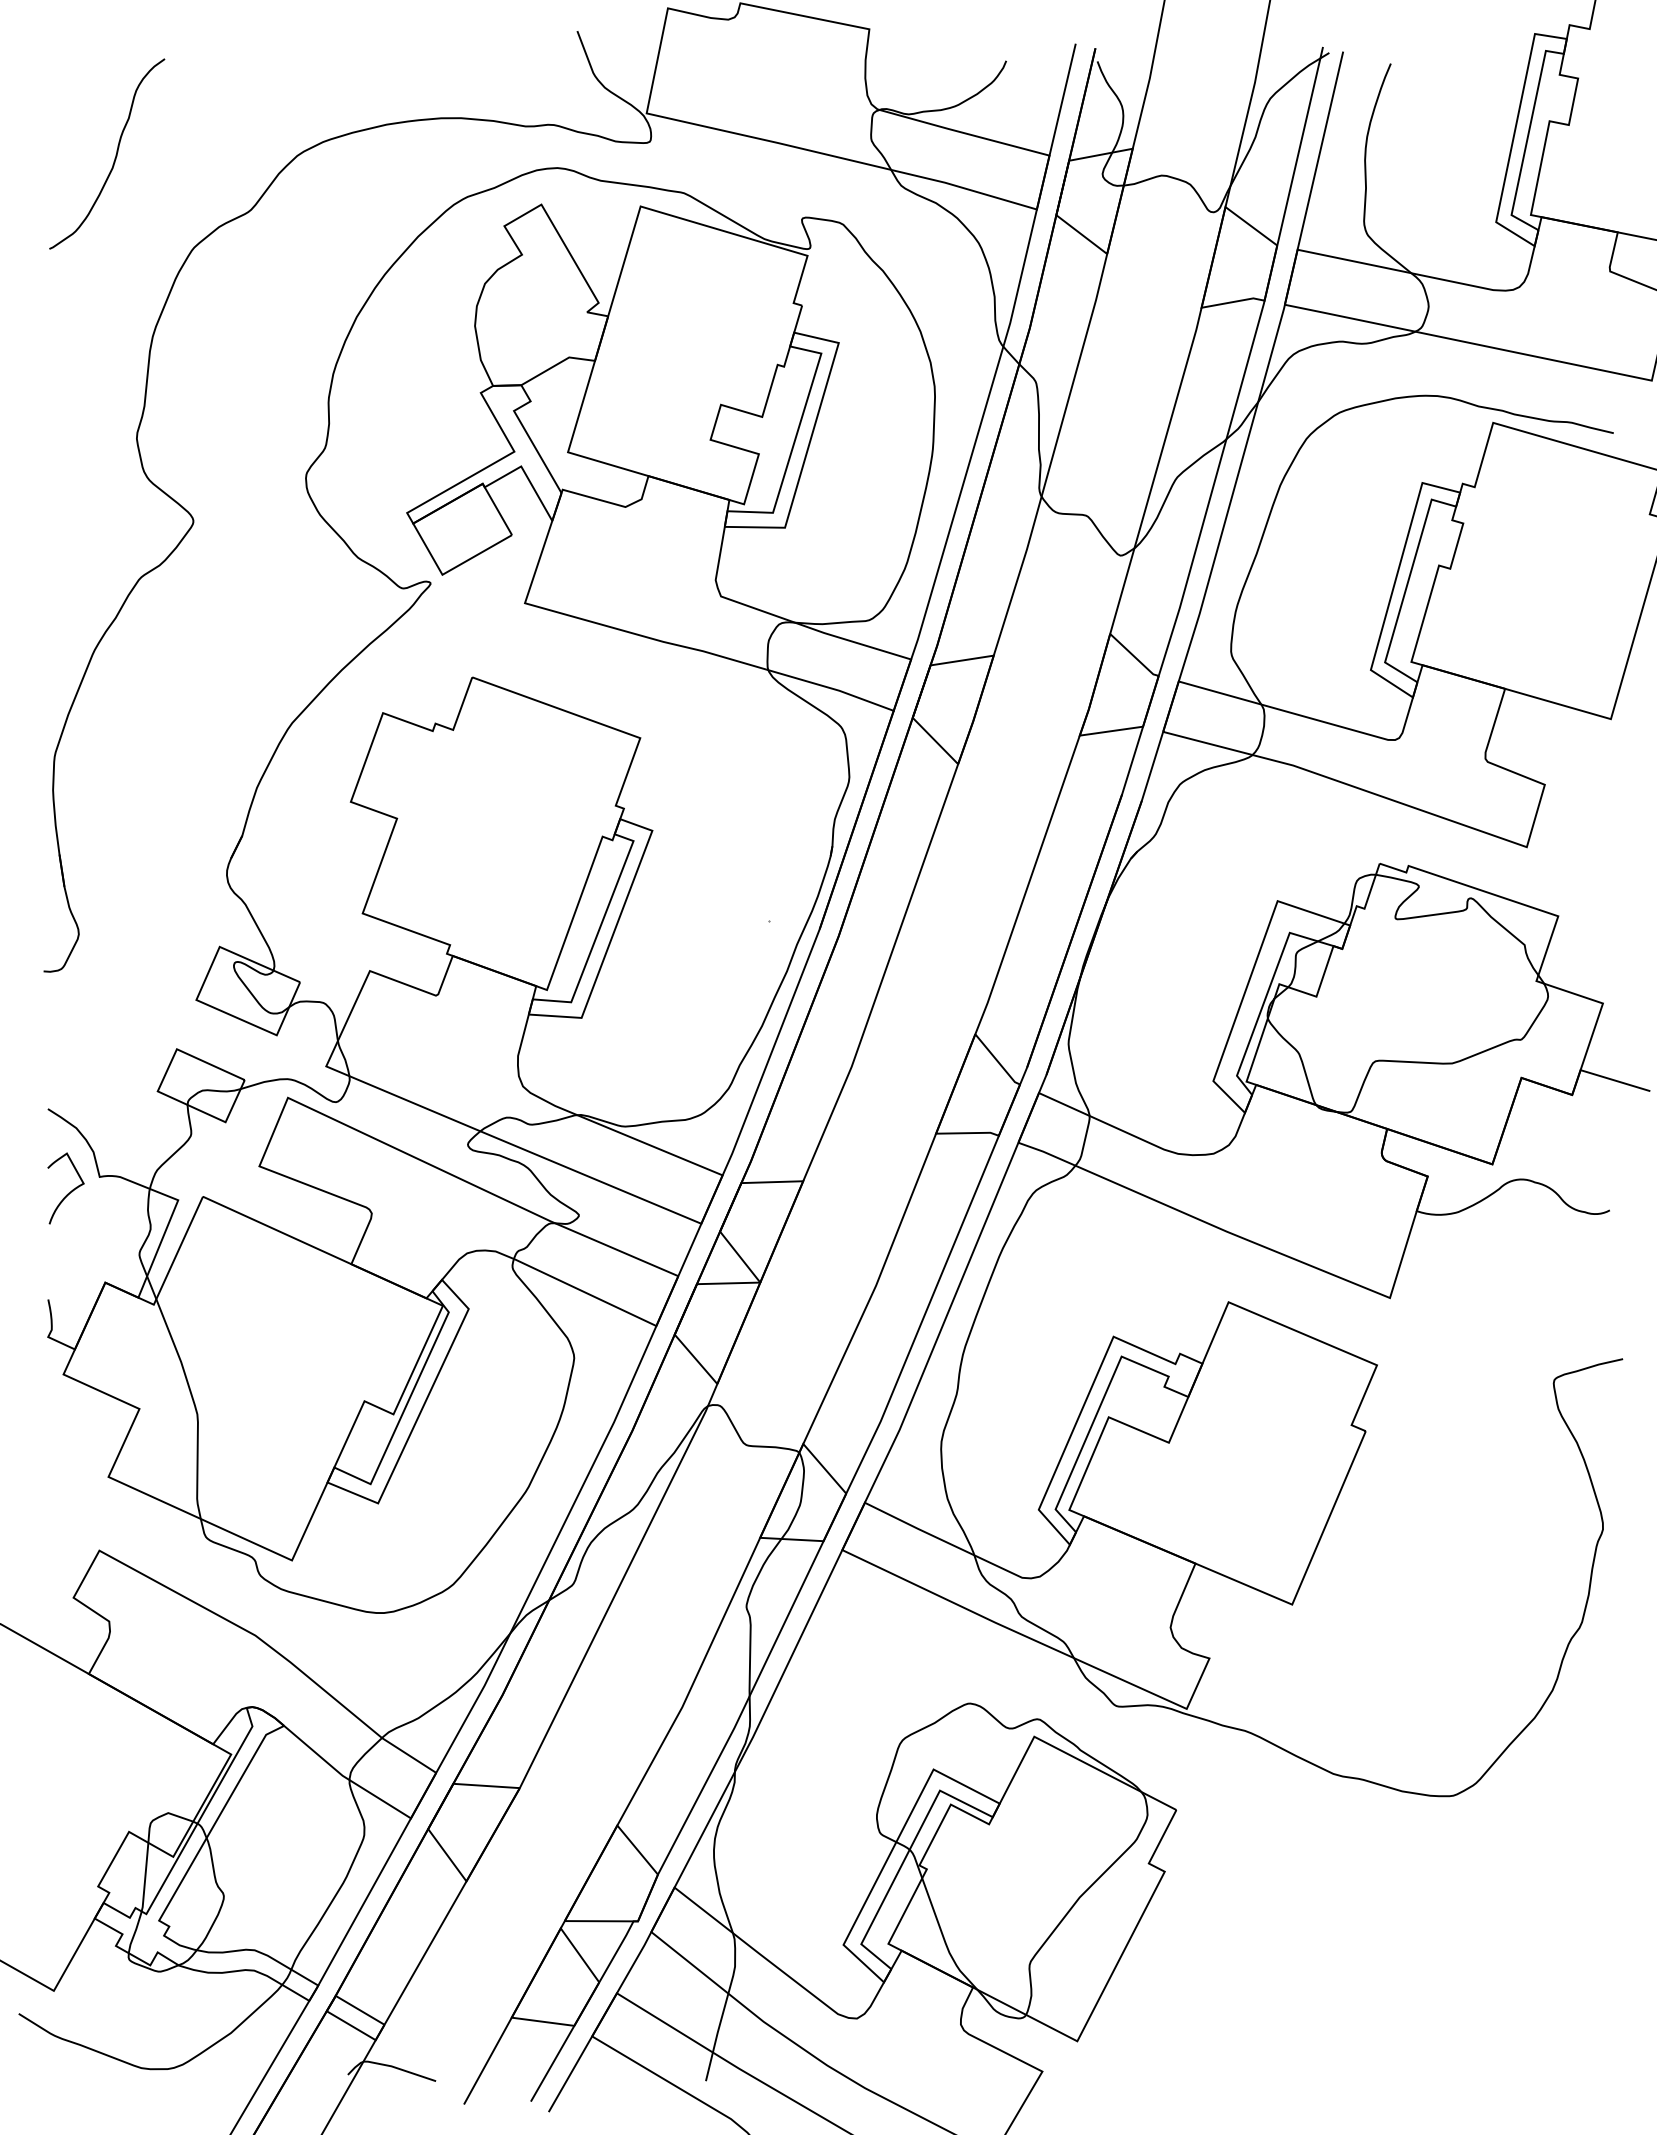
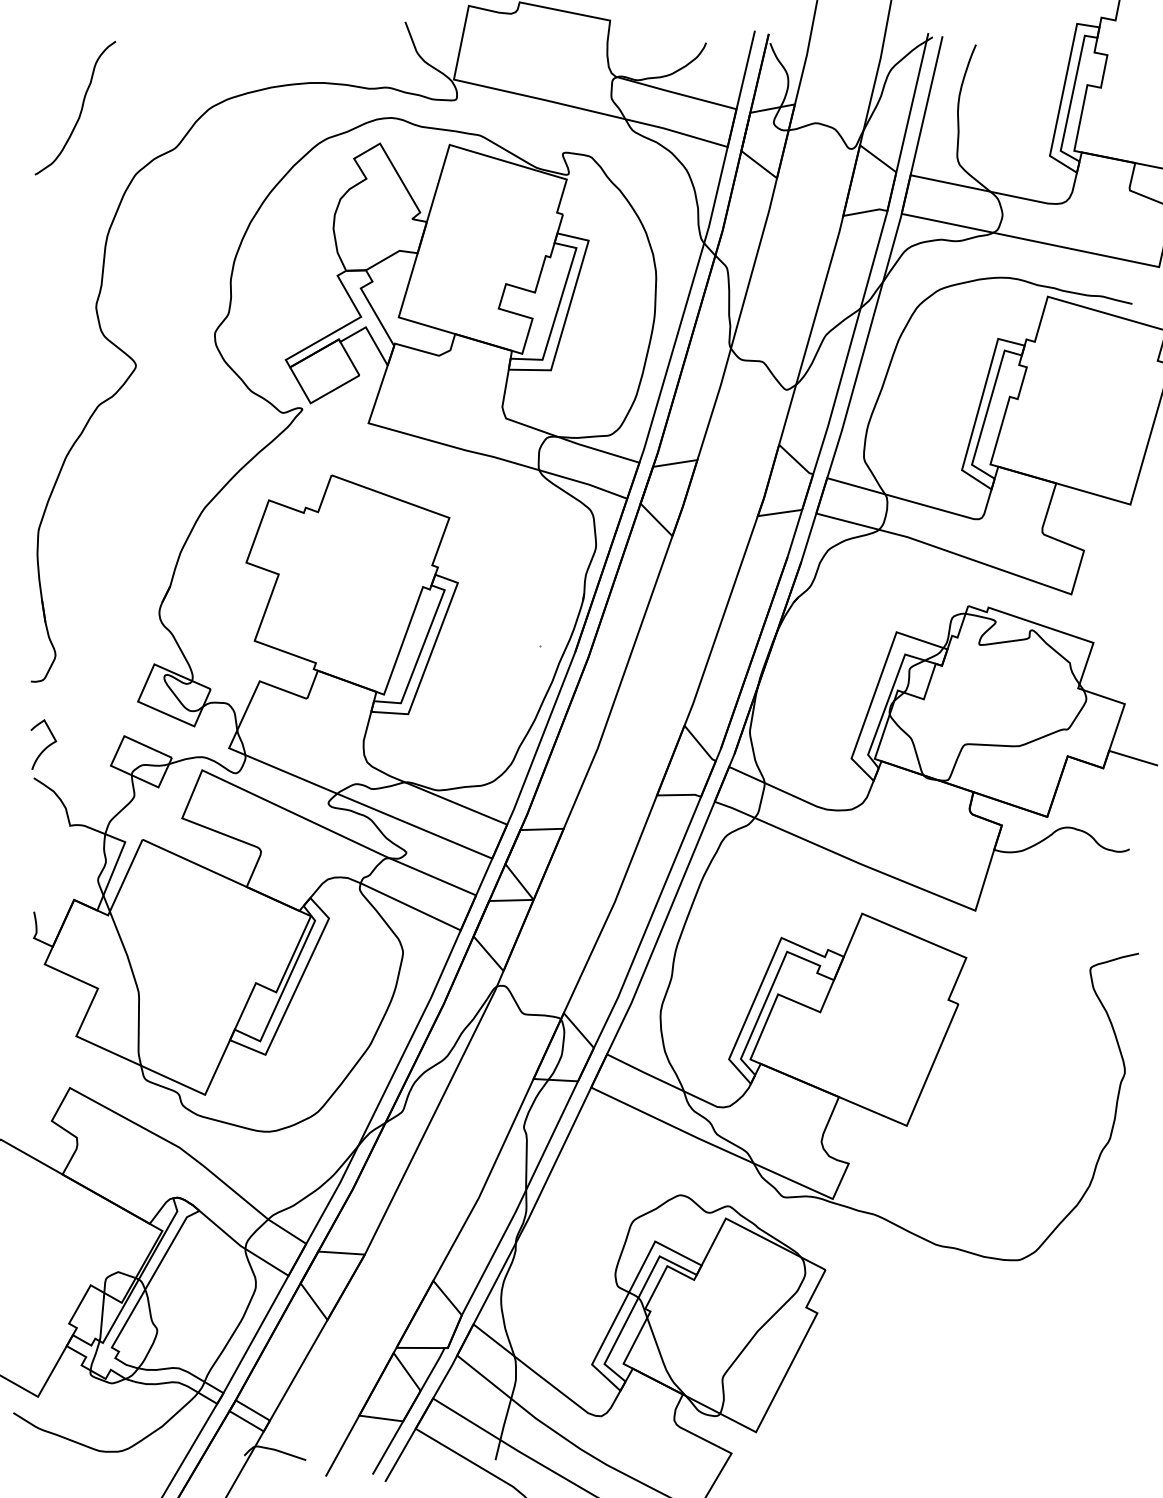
curve: (67, 1193) -> (44, 748), moved

